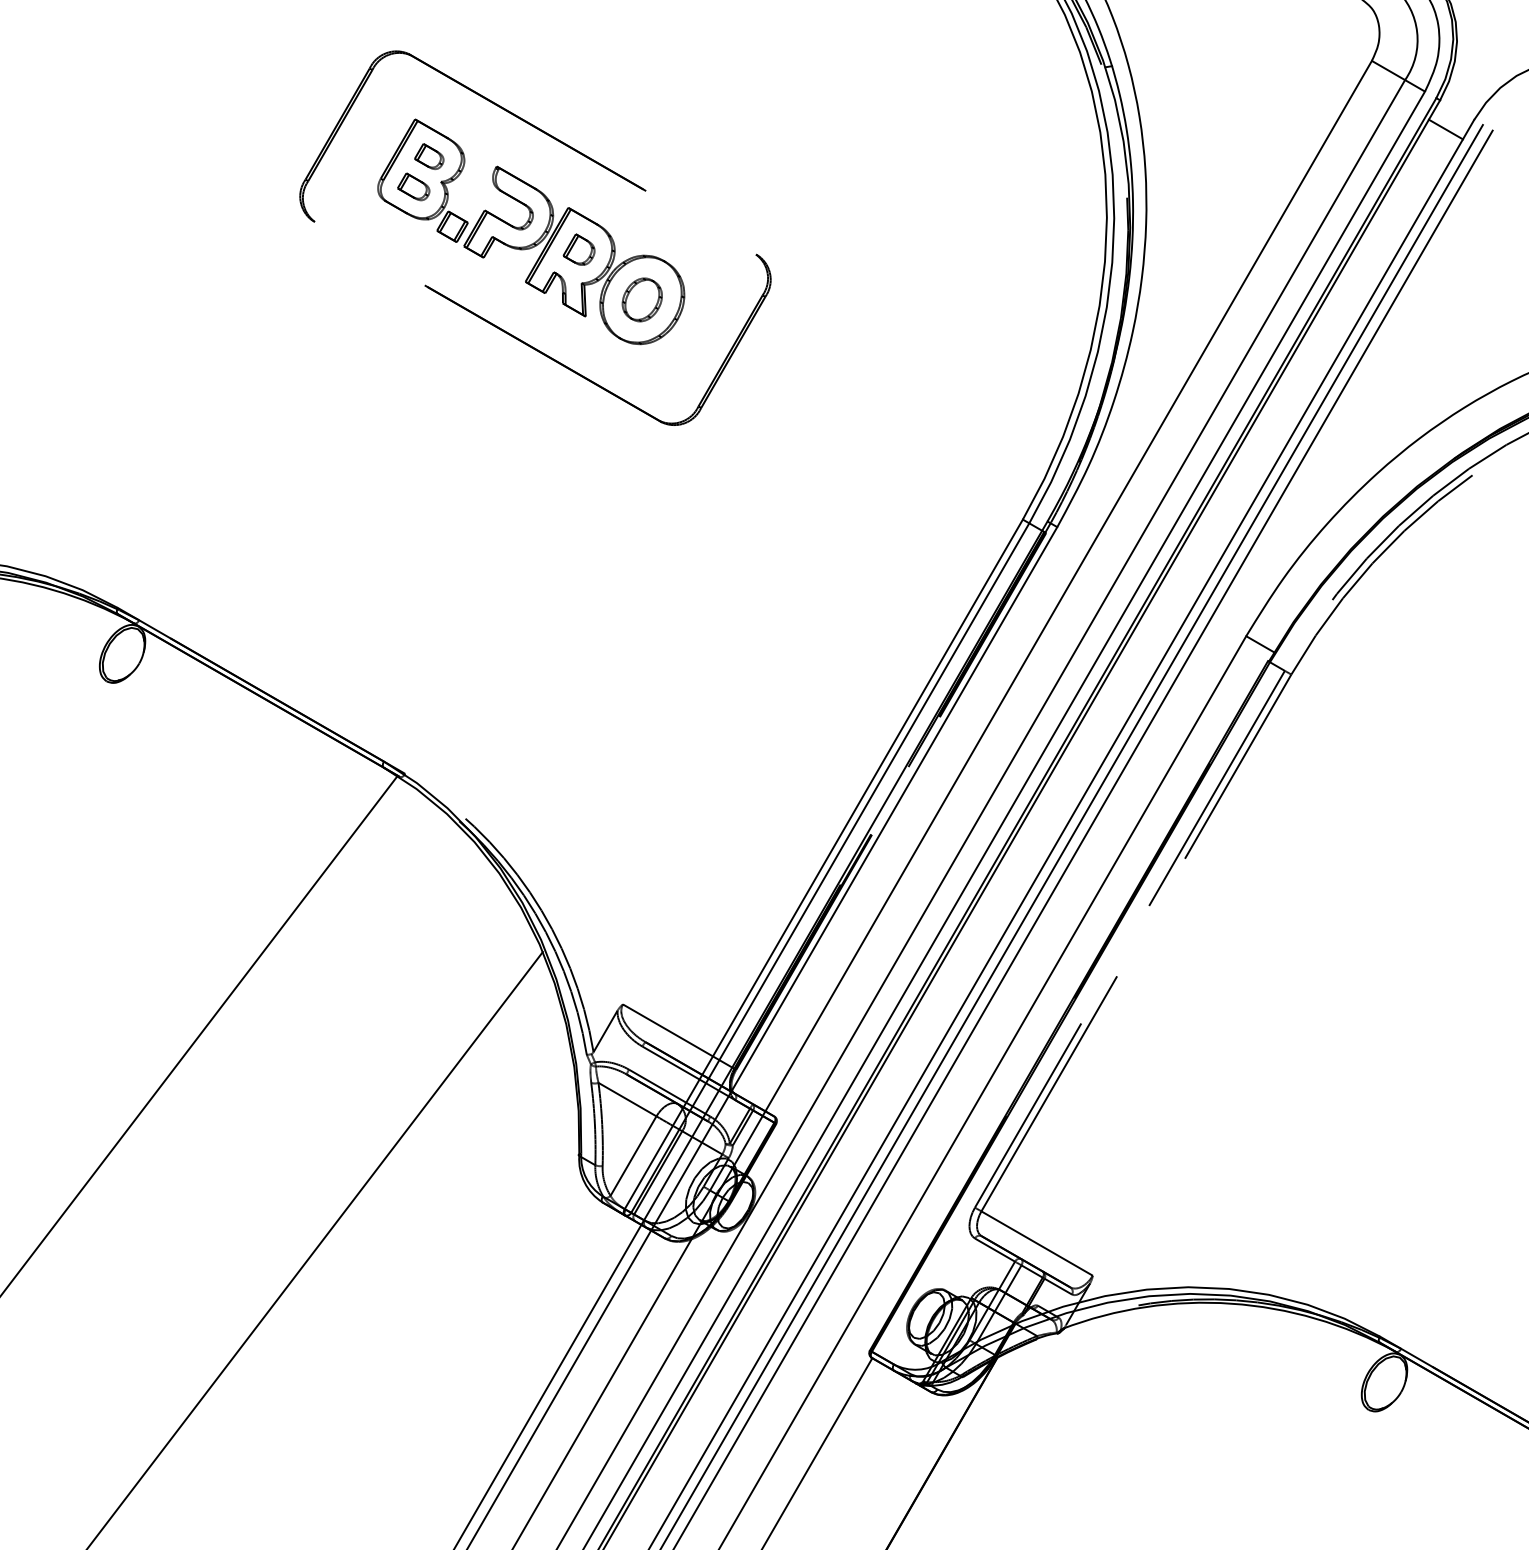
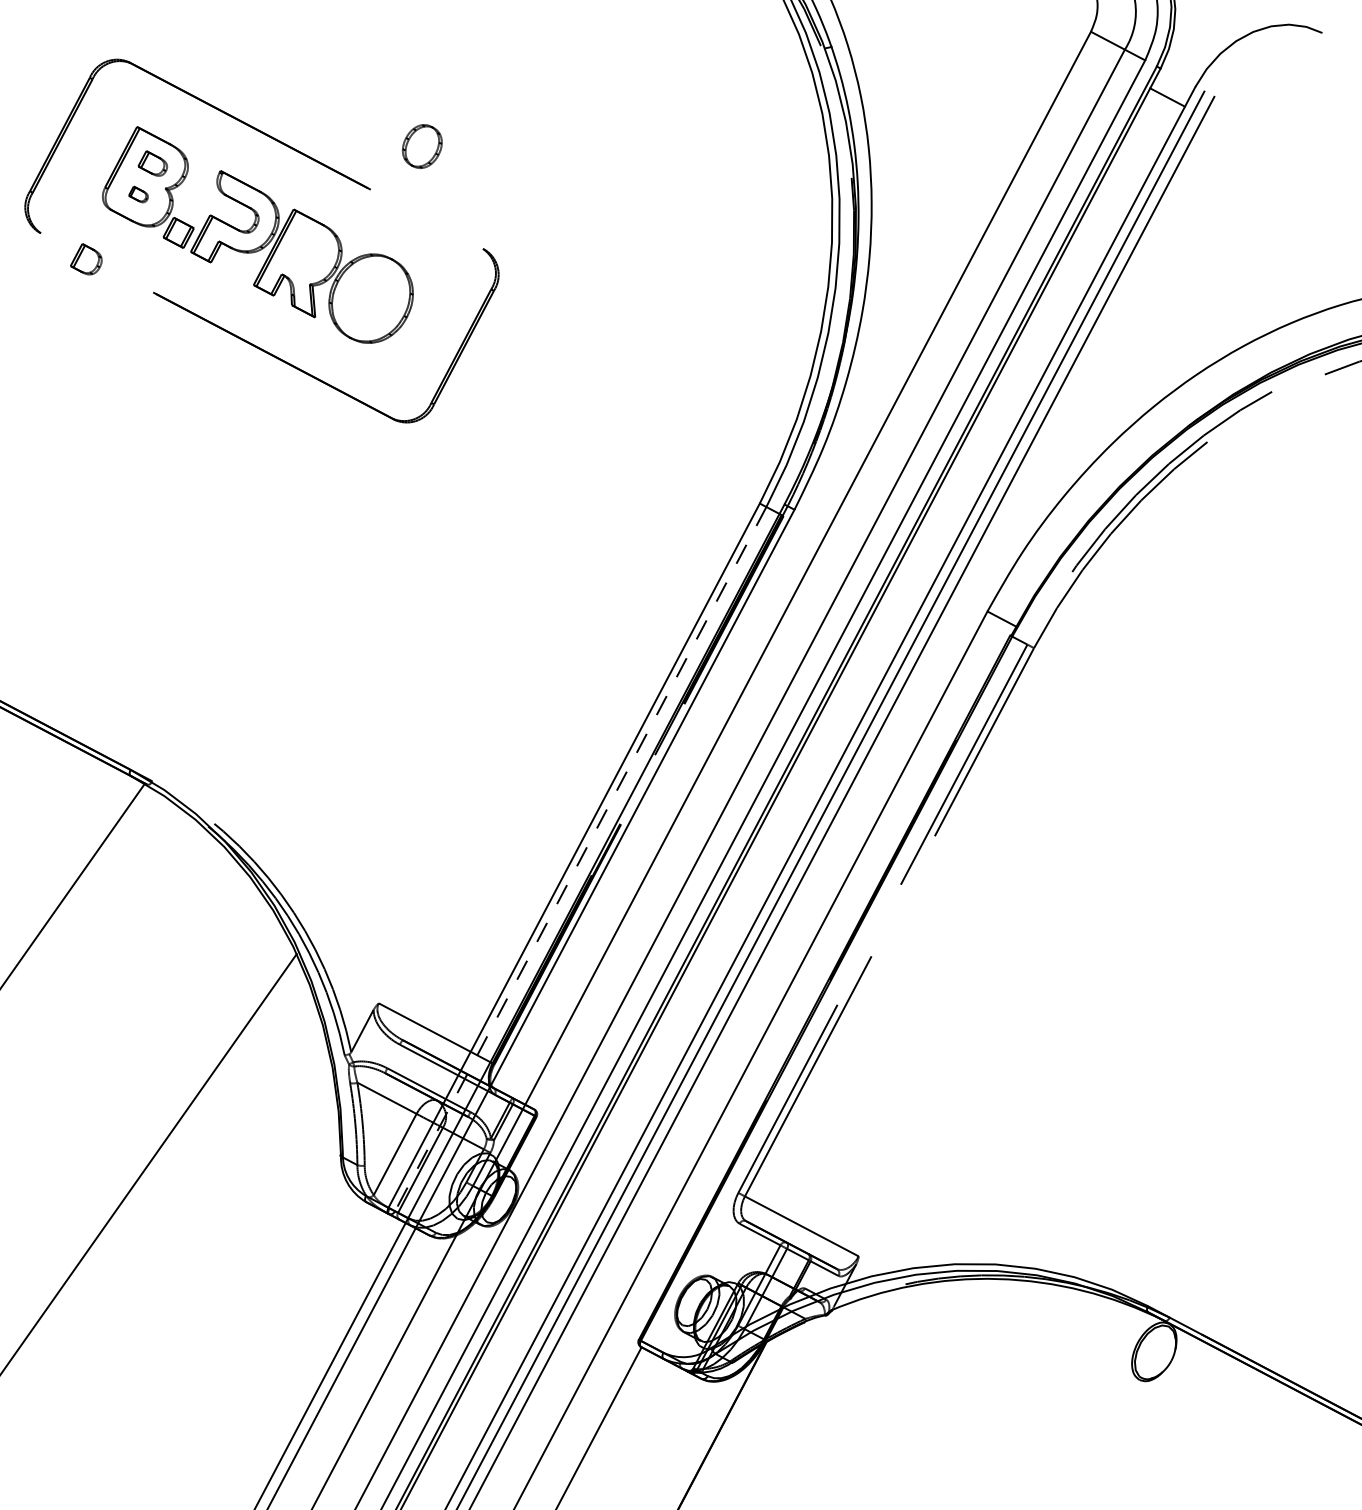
part: (413, 186) -> (138, 194), size x0.6
part: (578, 249) -> (85, 259), moved
part: (641, 299) -> (421, 146), moved
line: (830, 868) -> (580, 859), solid -> dashed

